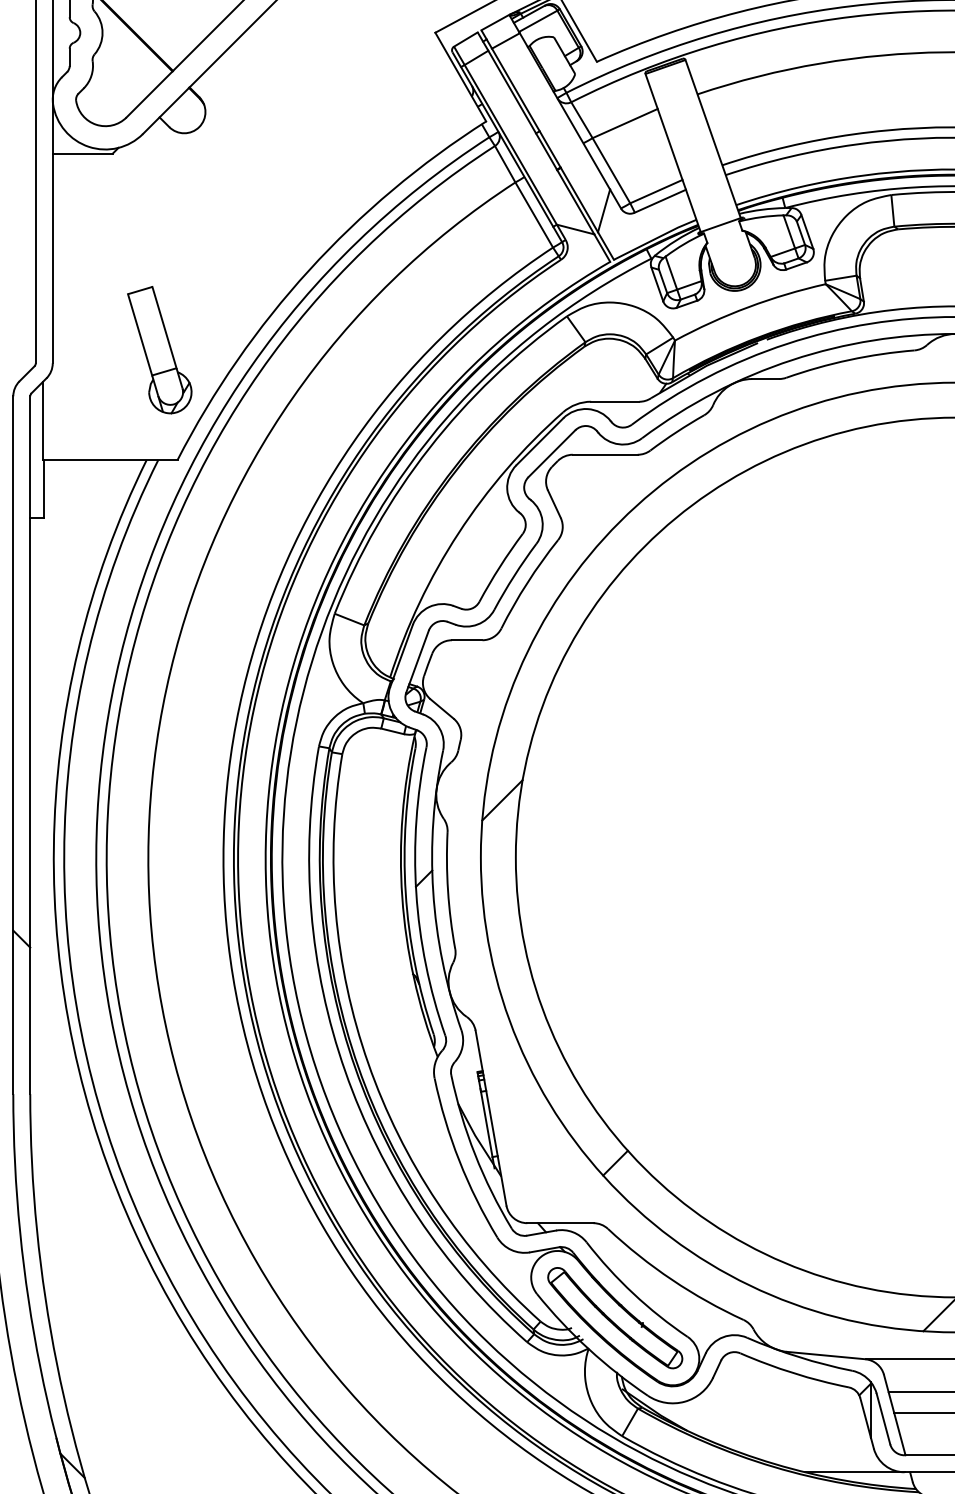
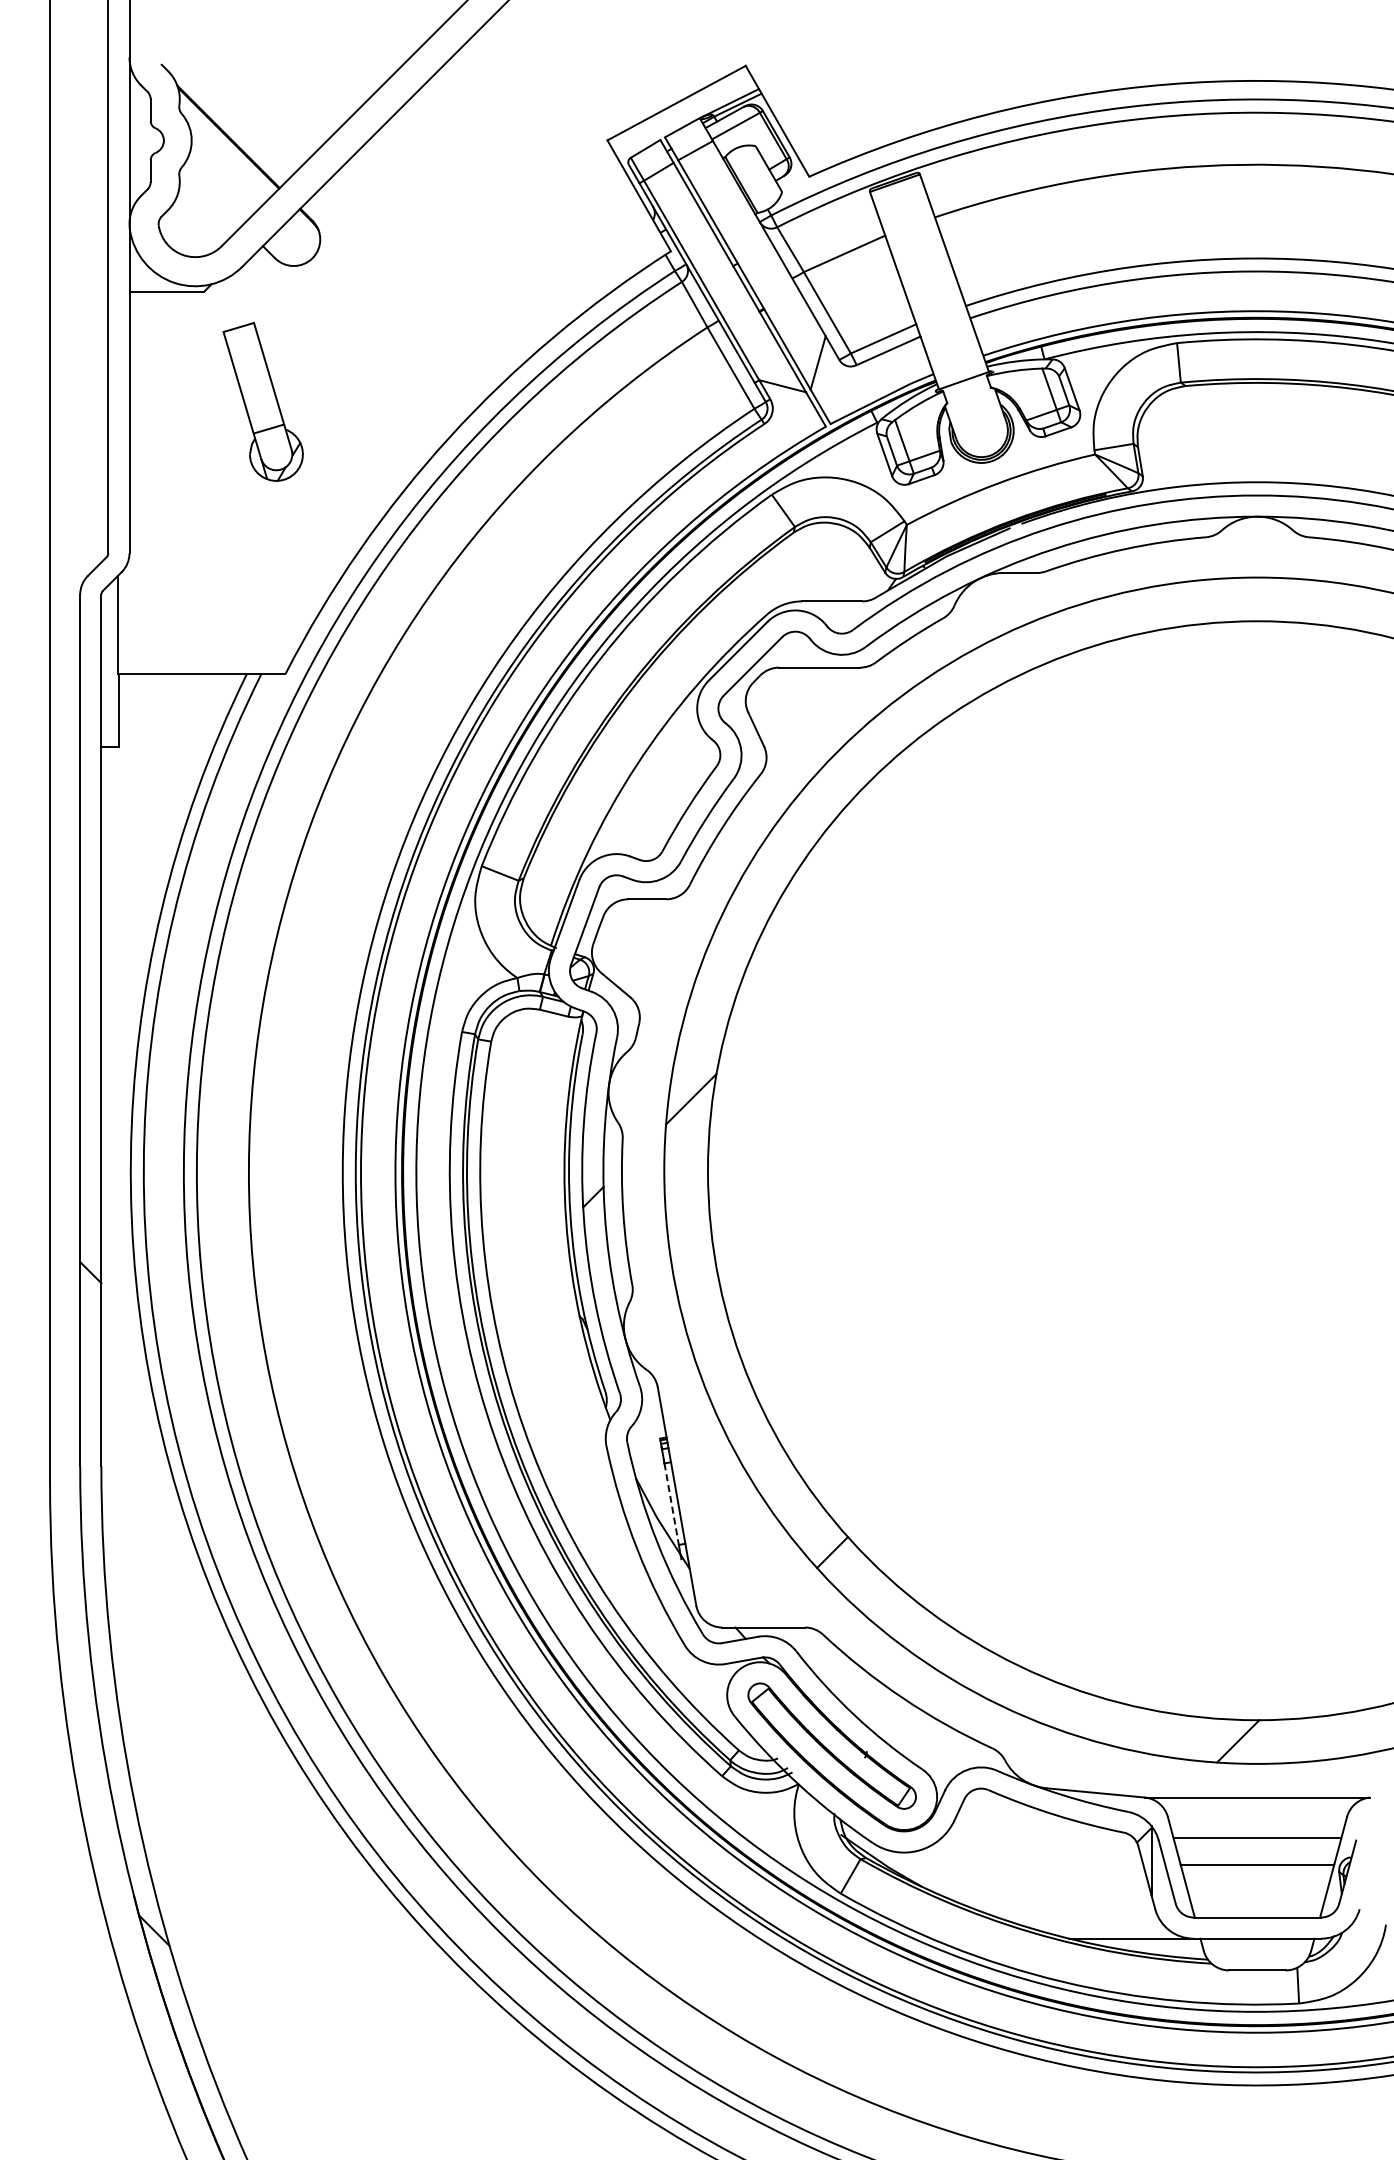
part: (159, 349) -> (262, 401), moved
line: (486, 1124) -> (671, 1504), solid -> dashed

